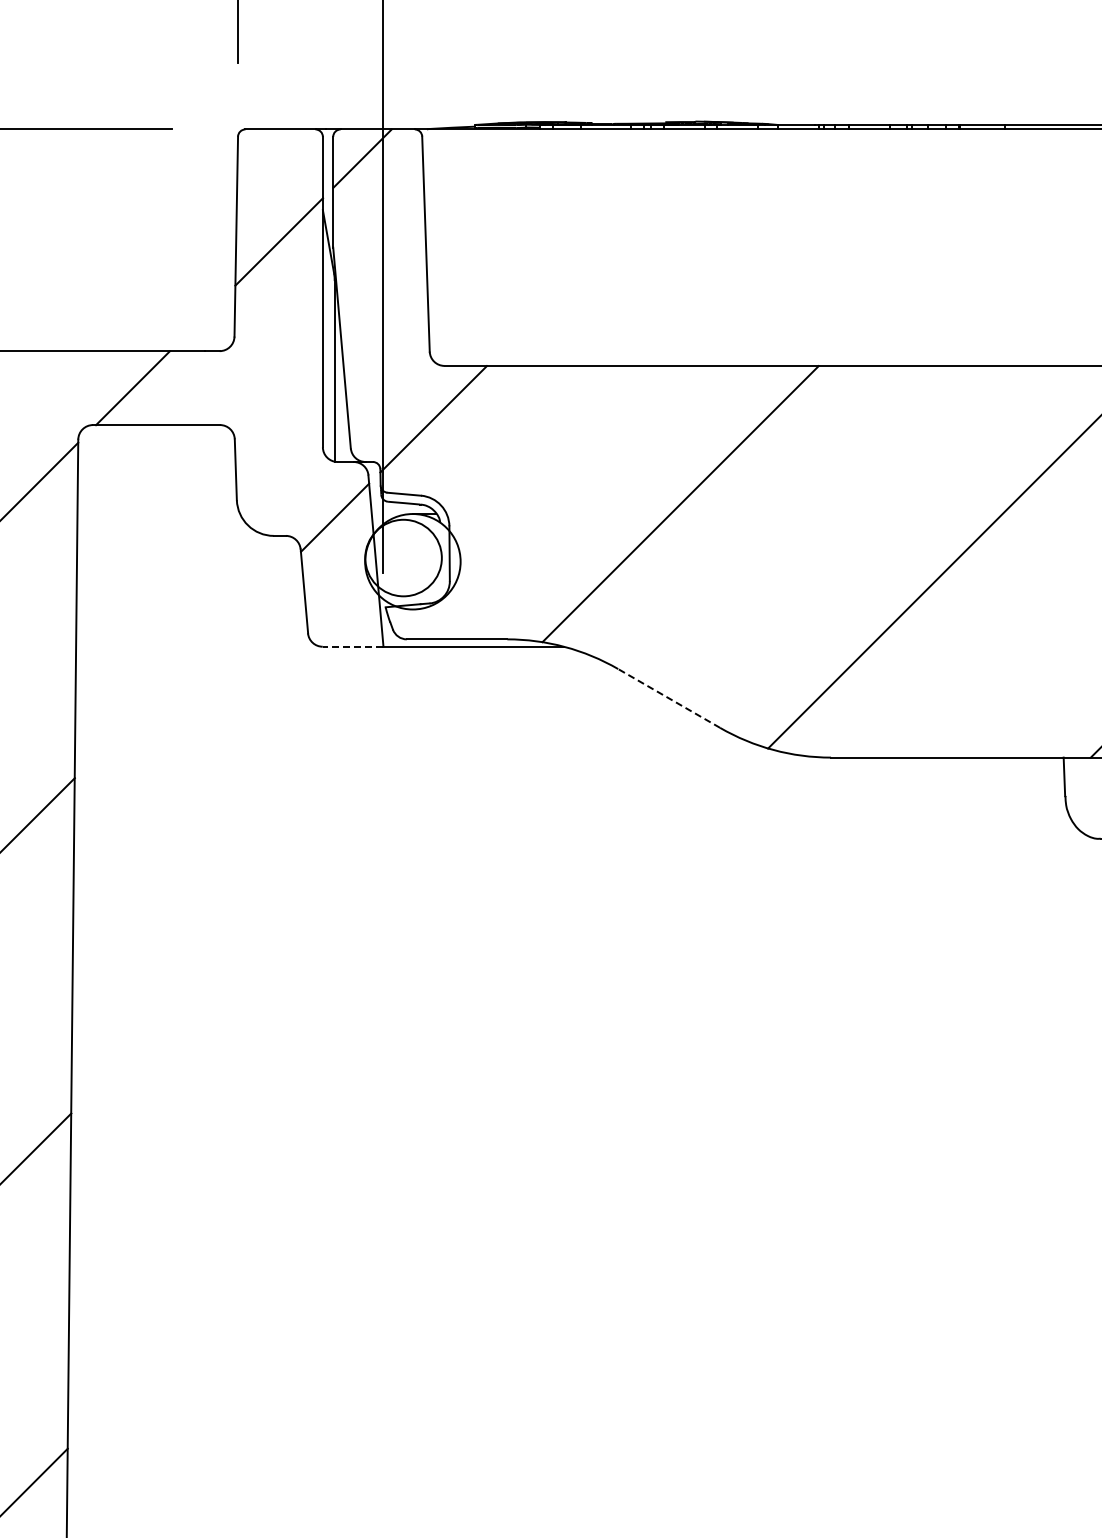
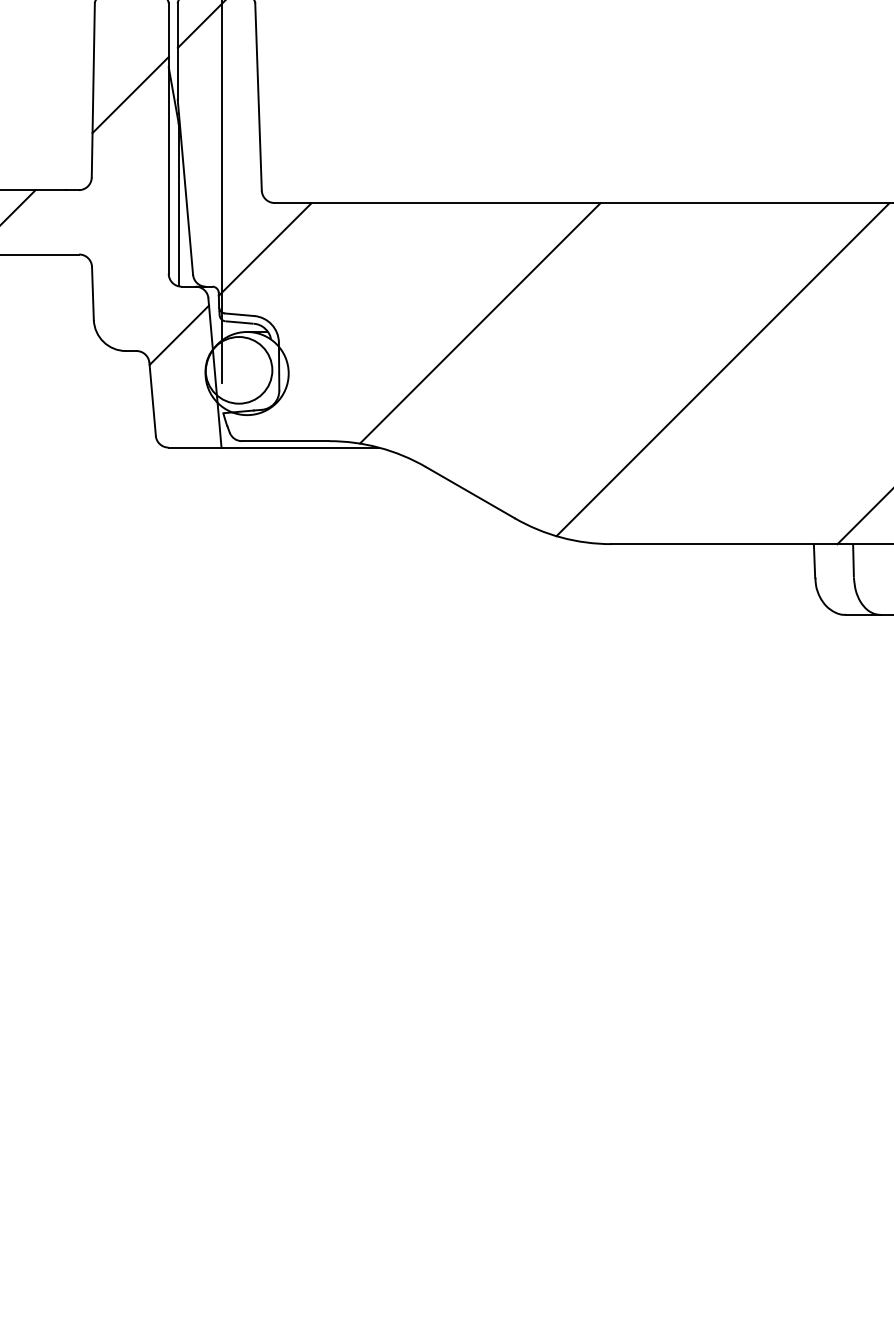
line: (352, 646) -> (194, 447), dashed -> solid
line: (669, 698) -> (470, 492), dashed -> solid

